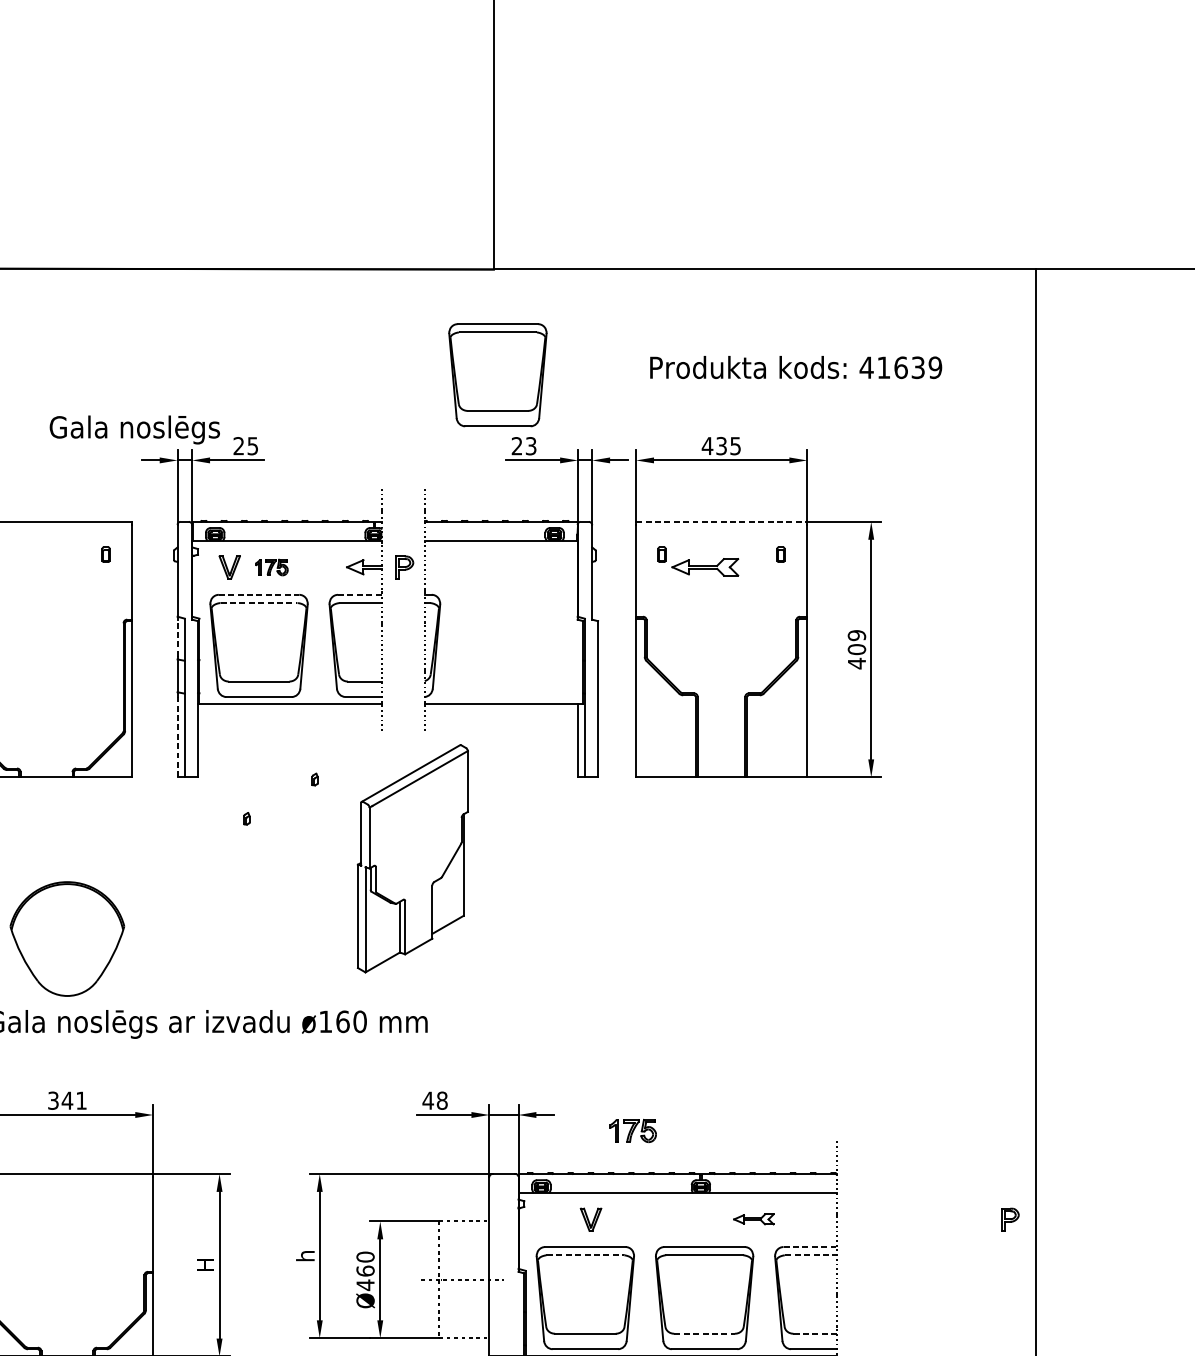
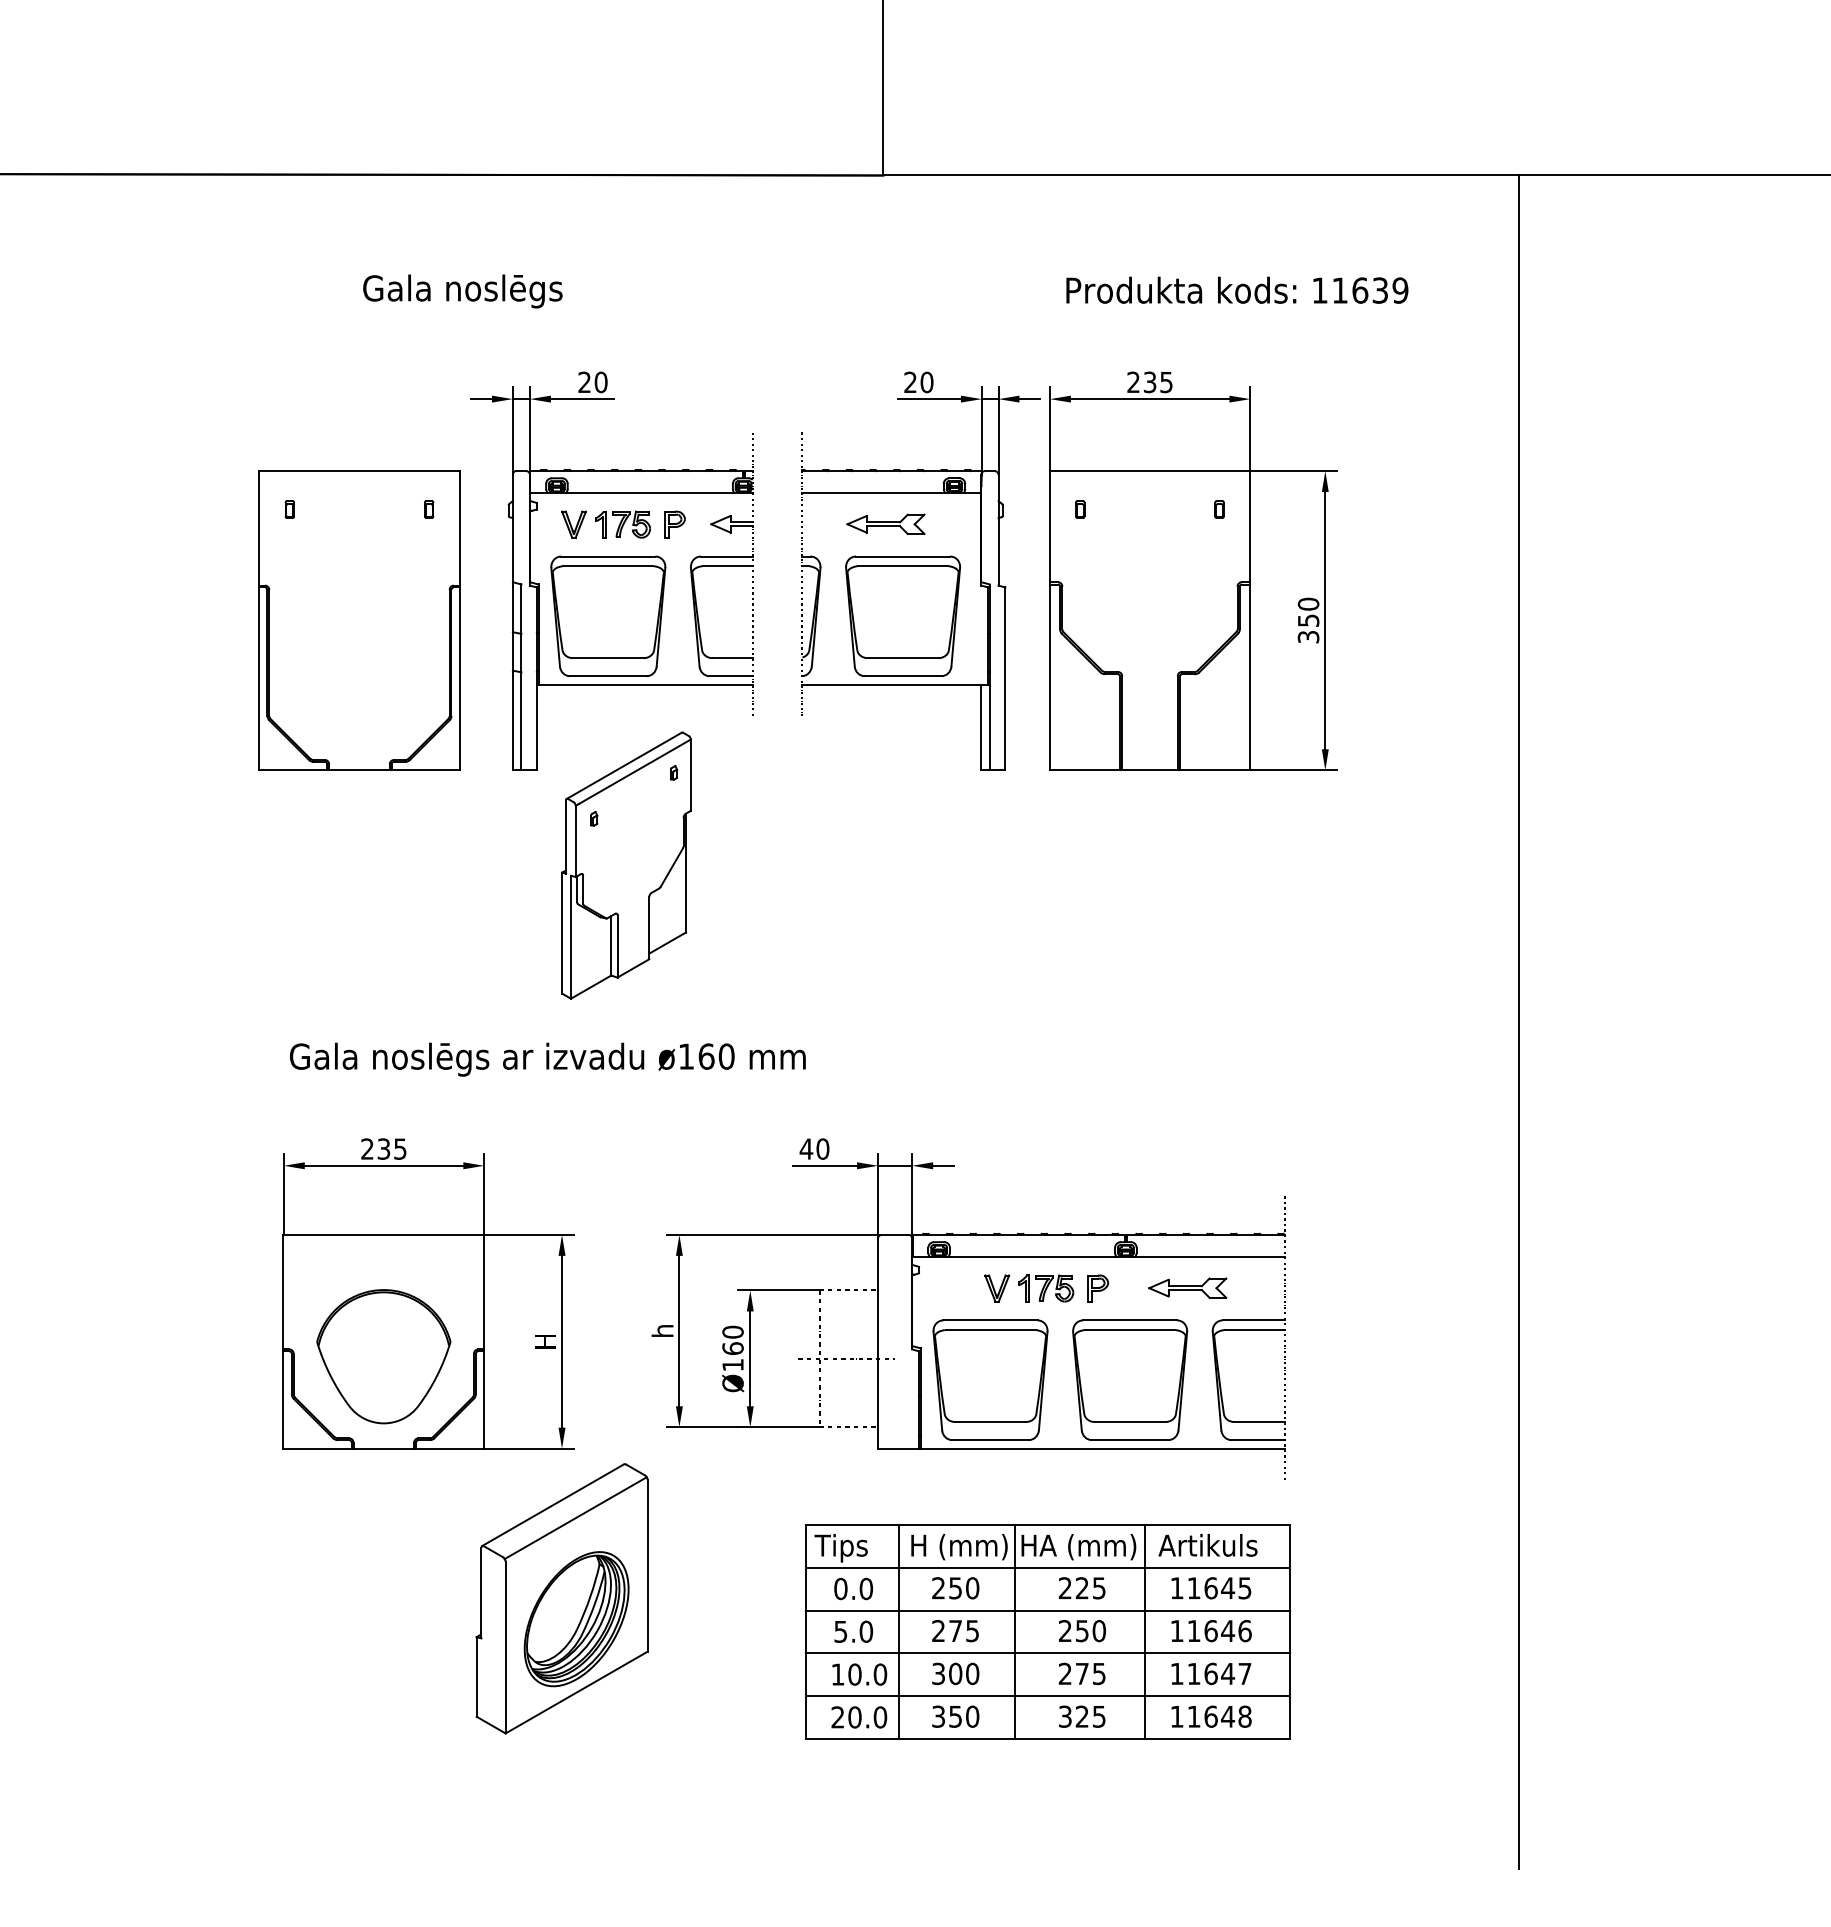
text: (866, 367) -> (1319, 290), 41639 -> 11639
part: (498, 374) -> (903, 615), moved
text: (134, 430) -> (462, 291), moved
text: (707, 445) -> (1133, 381), 435 -> 235
text: (252, 446) -> (600, 382), 25 -> 20
text: (530, 446) -> (926, 382), 23 -> 20
line: (721, 522) -> (1149, 471), dashed -> solid
part: (704, 566) -> (885, 523), moved
part: (271, 567) -> (622, 524), size x1.43
part: (404, 567) -> (674, 524), moved
line: (259, 594) -> (608, 556), dashed -> solid
line: (359, 594) -> (726, 556), dashed -> solid
line: (259, 603) -> (608, 566), dashed -> solid
line: (177, 638) -> (512, 607), dashed -> solid
text: (856, 649) -> (1308, 620), 409 -> 350
line: (177, 736) -> (512, 722), dashed -> solid
part: (412, 858) -> (626, 865), moved
part: (67, 938) -> (383, 1356), moved
text: (67, 1100) -> (383, 1148), 341 -> 235
text: (441, 1100) -> (822, 1148), 48 -> 40
part: (633, 1130) -> (1046, 1288), moved
part: (753, 1218) -> (1187, 1287), size x1.67
part: (1010, 1219) -> (1098, 1288), moved
line: (810, 1247) -> (1254, 1320), dashed -> solid
line: (585, 1255) -> (990, 1330), dashed -> solid
line: (811, 1255) -> (1255, 1330), dashed -> solid
text: (365, 1284) -> (732, 1364), Ø460 -> Ø160
line: (704, 1334) -> (1130, 1422), dashed -> solid
line: (815, 1334) -> (1260, 1422), dashed -> solid

